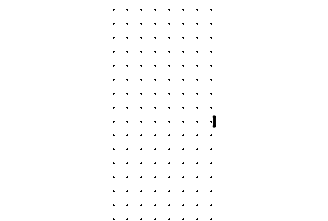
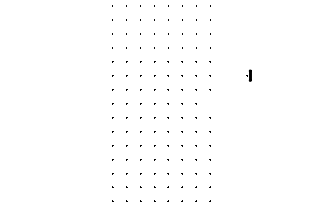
part: (212, 121) -> (248, 75), moved

